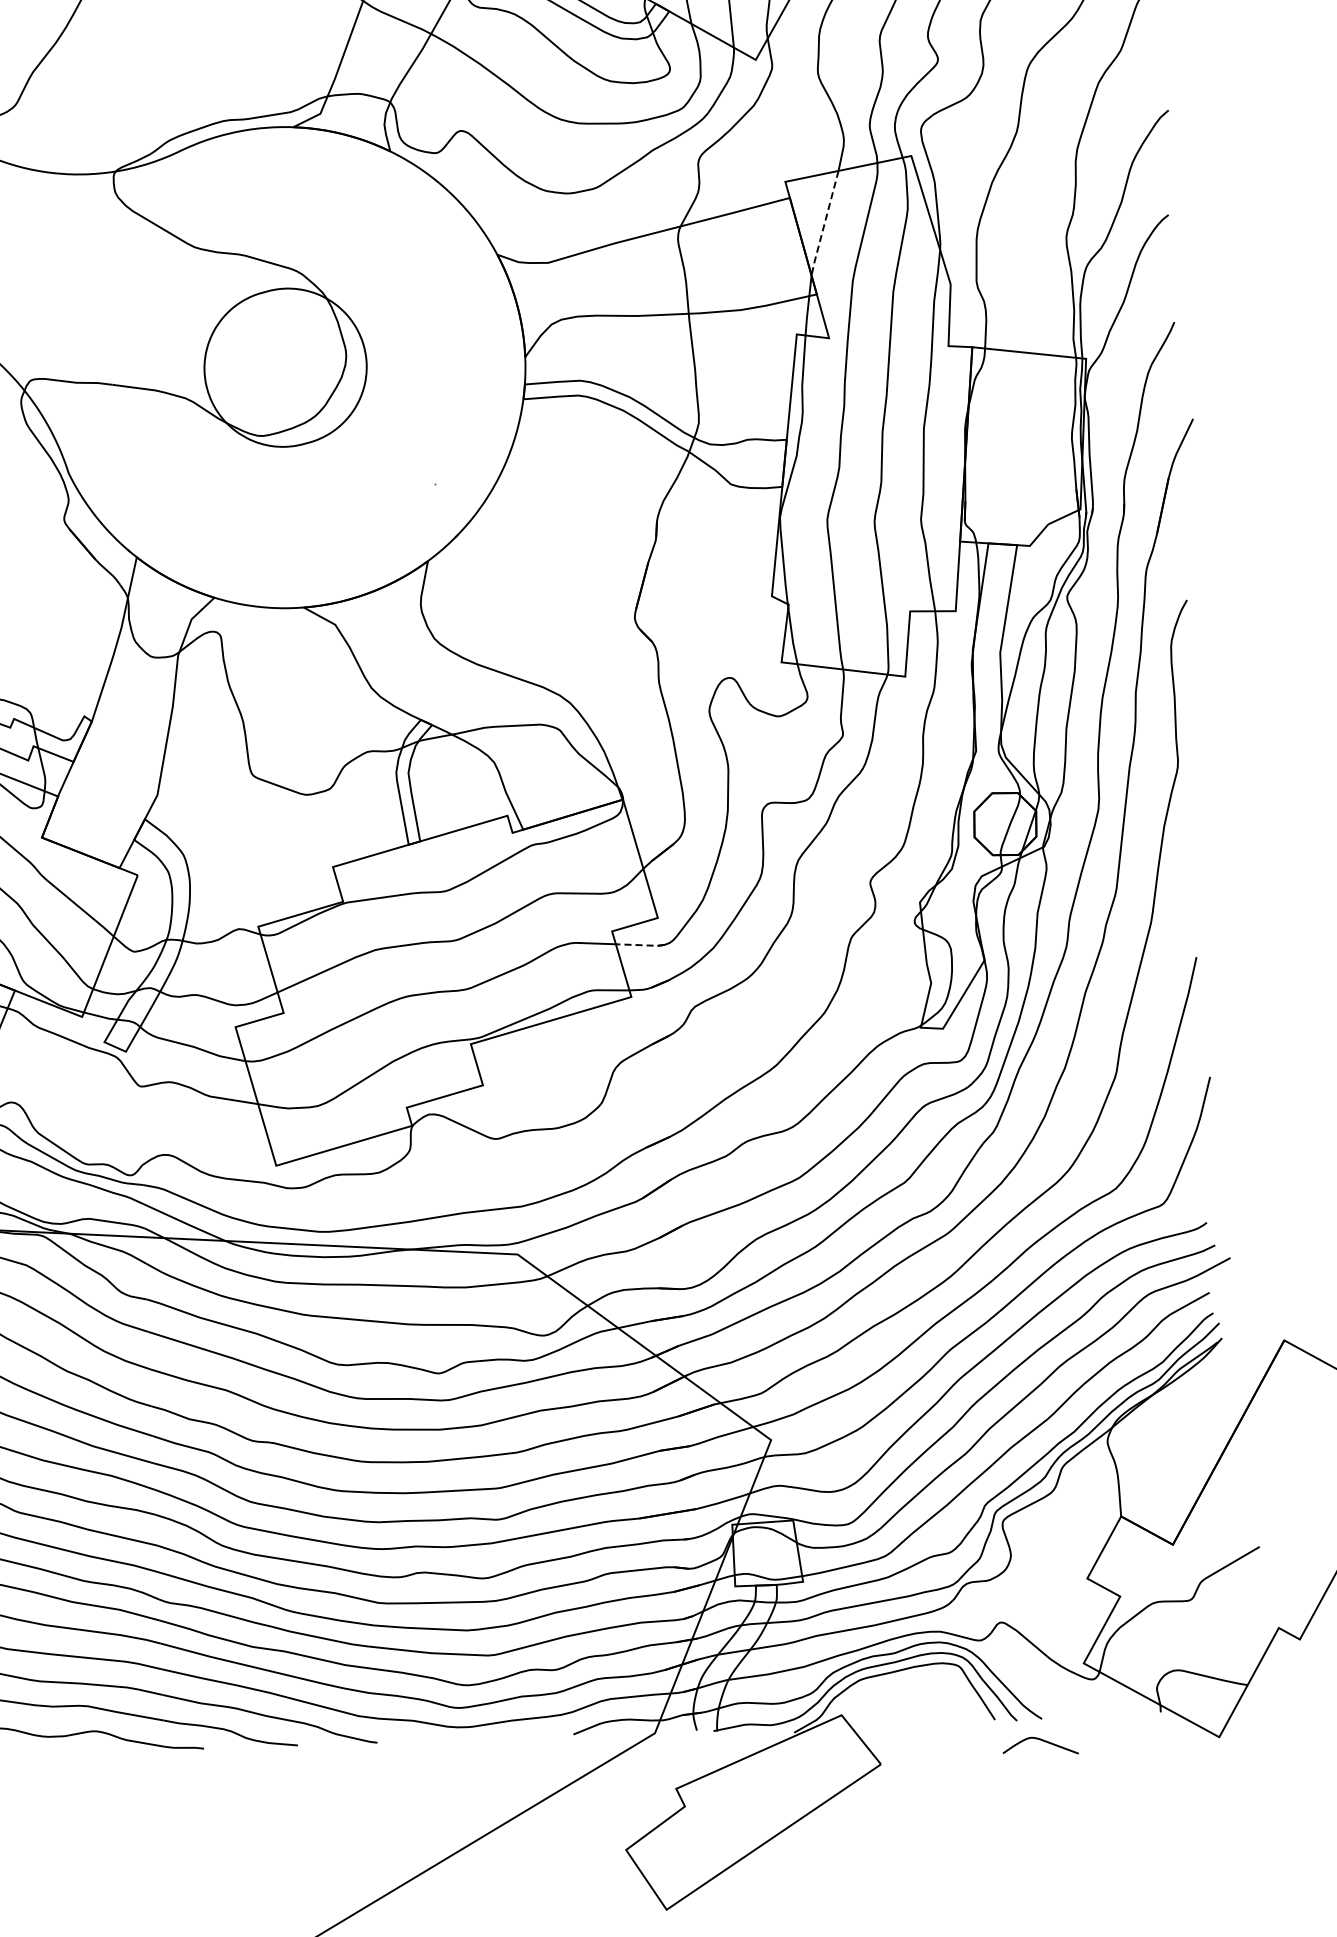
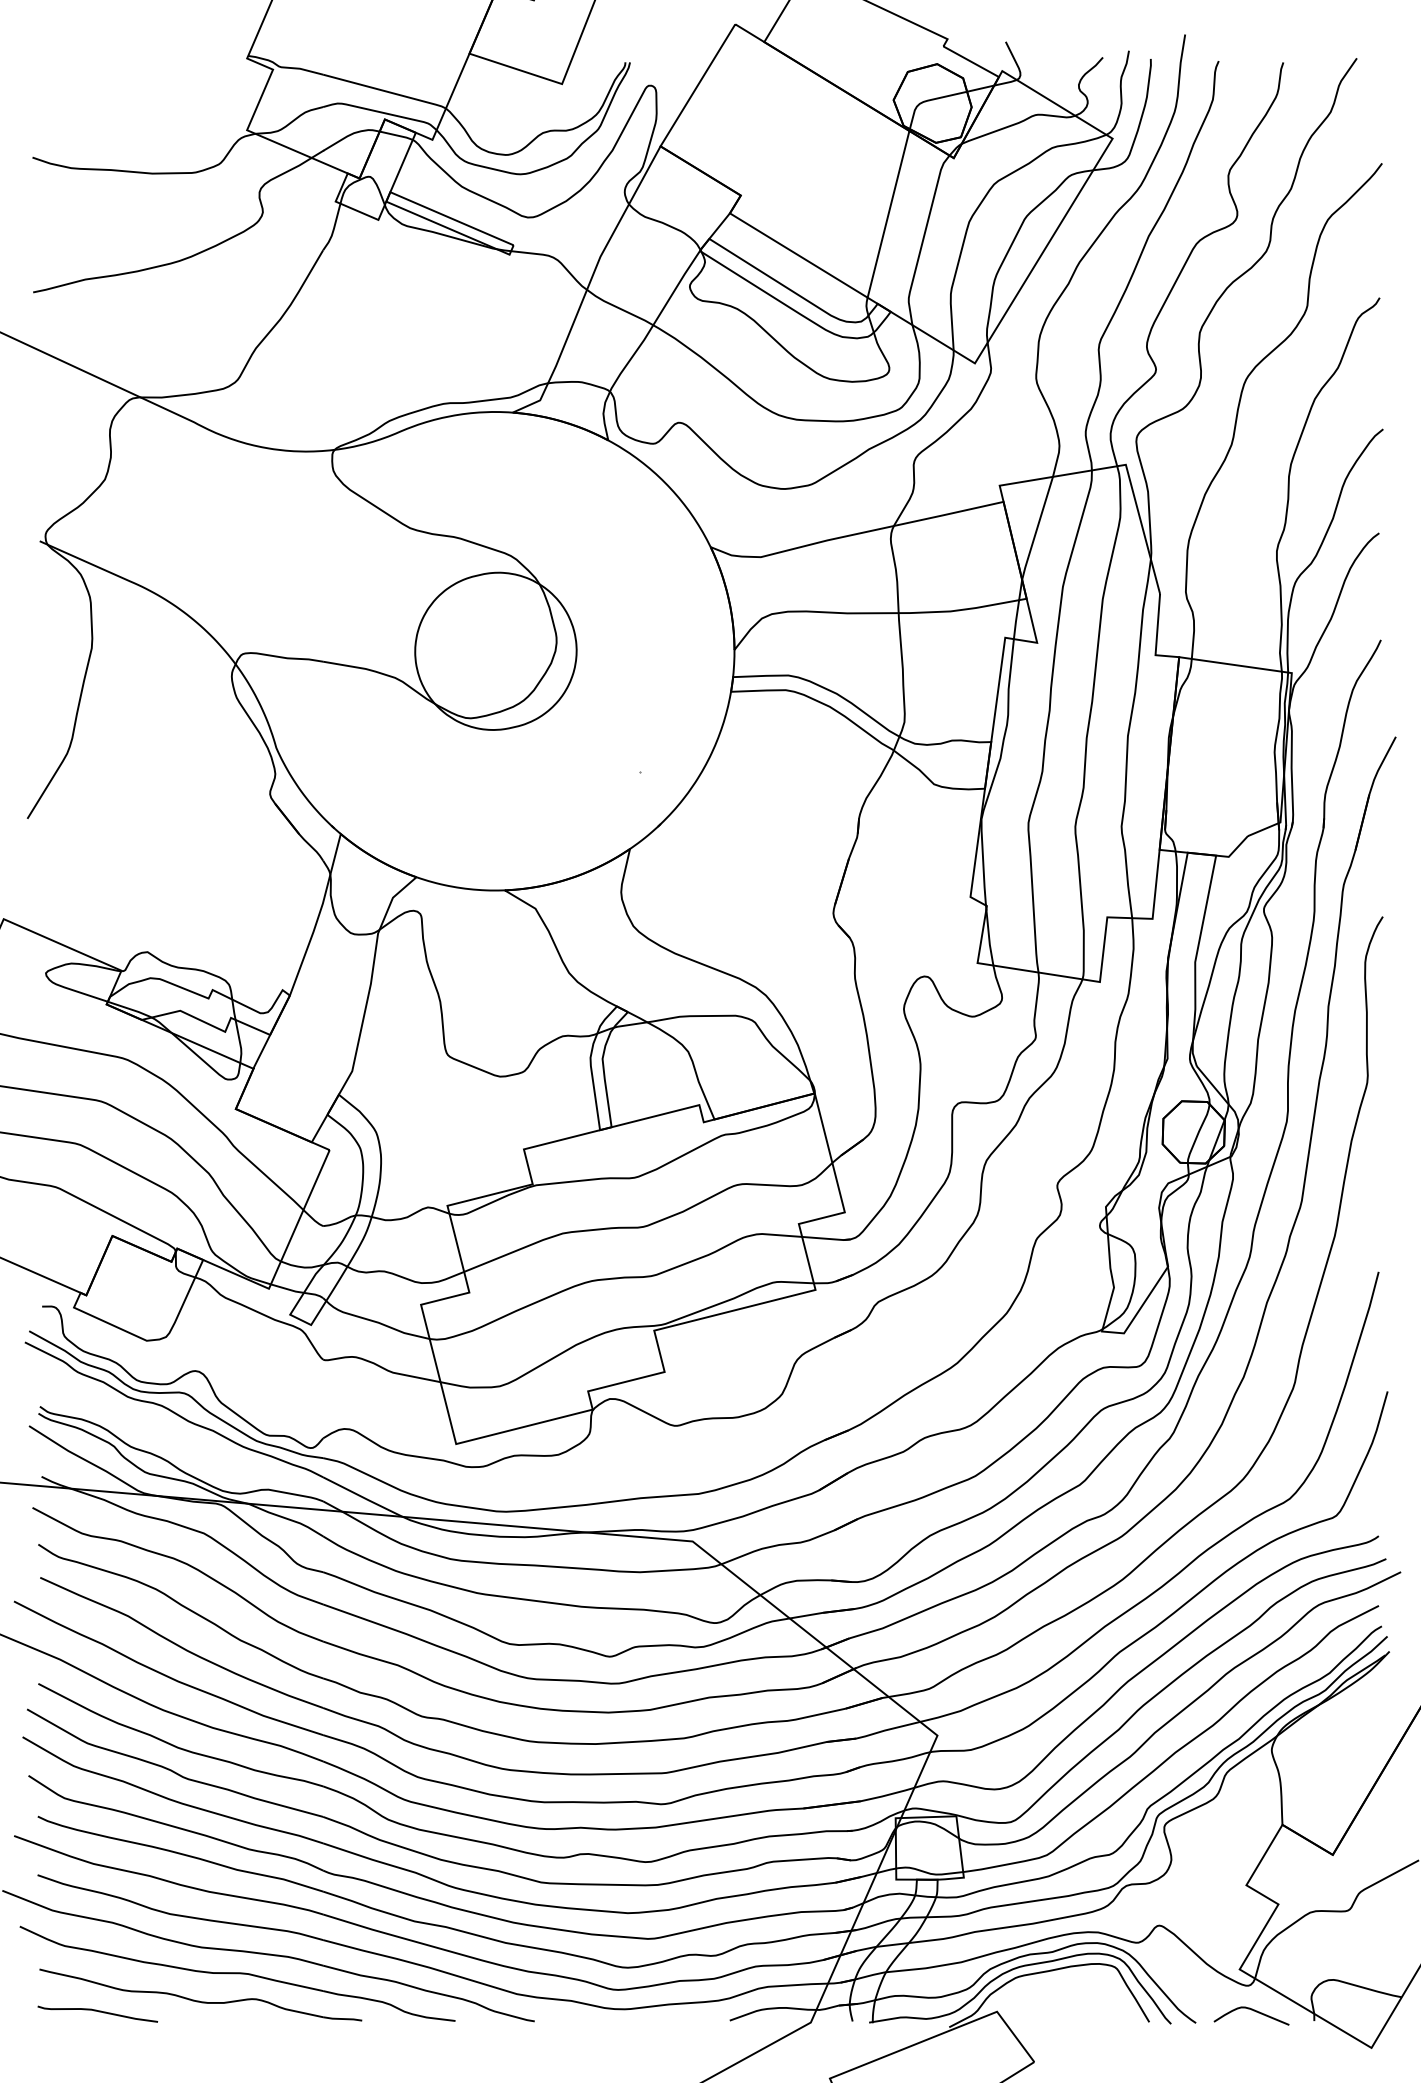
line: (824, 224) -> (1036, 529), dashed -> solid
line: (640, 944) -> (826, 1238), dashed -> solid
curve: (1042, 1741) -> (1253, 2011), moved

